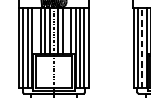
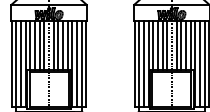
line: (36, 31) -> (30, 45), added
line: (67, 31) -> (63, 45), added
line: (141, 47) -> (143, 63), dashed -> solid

